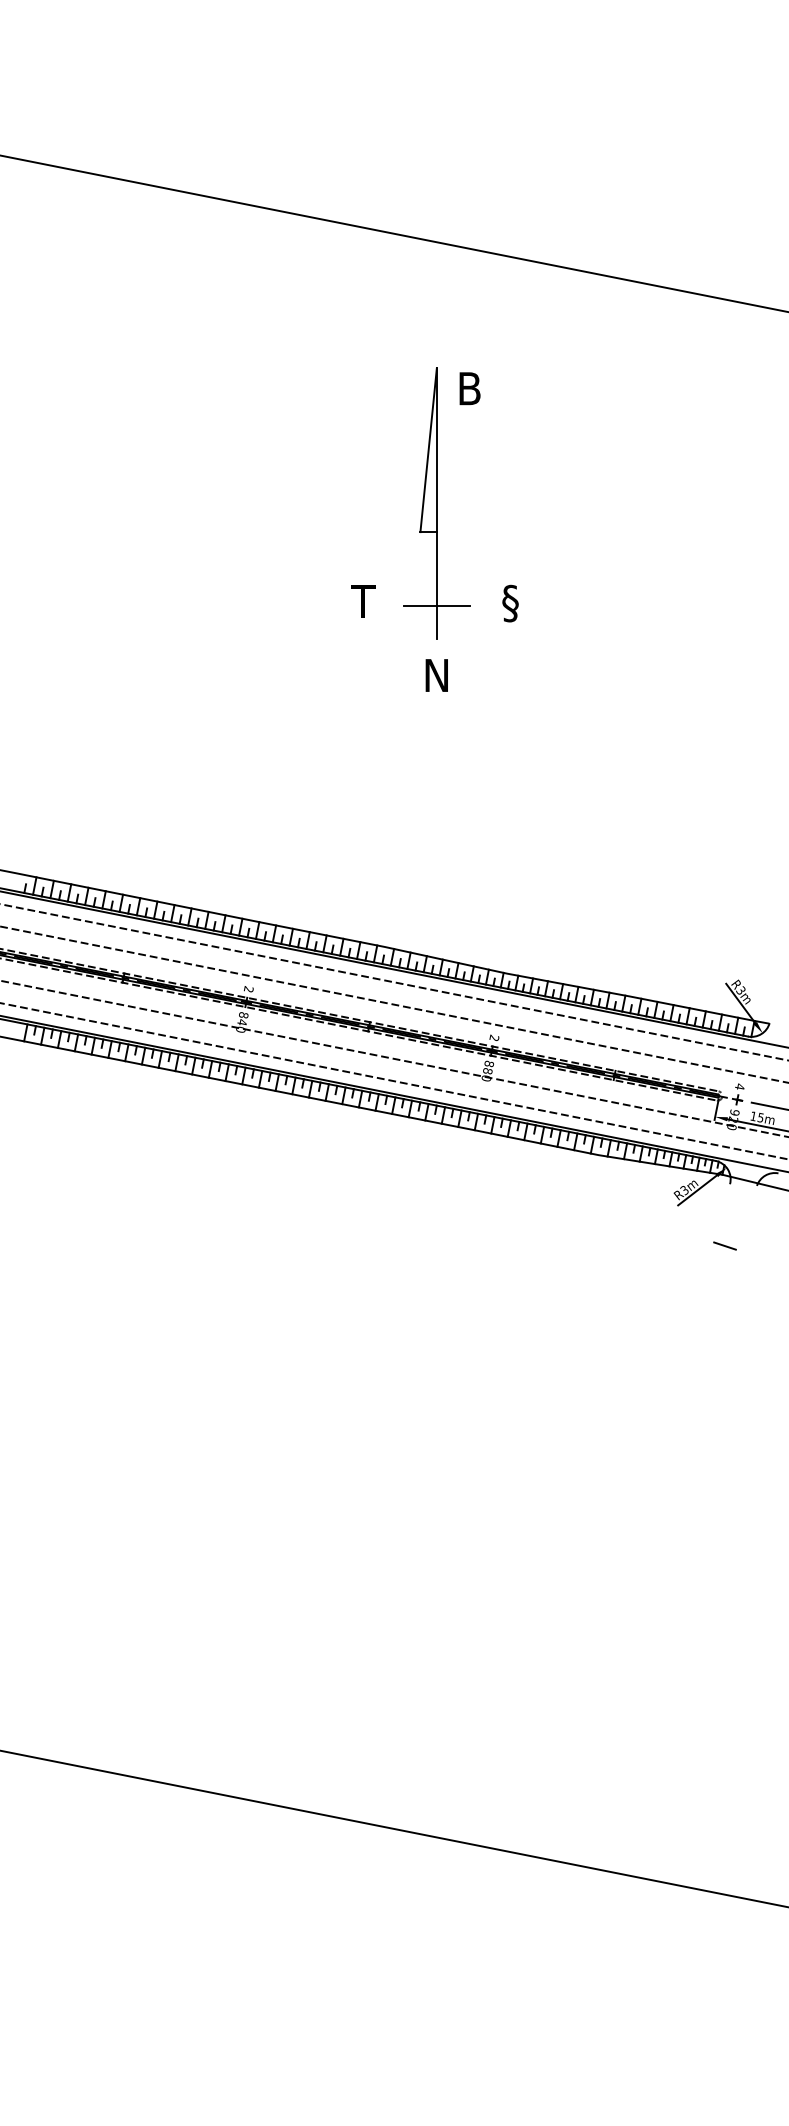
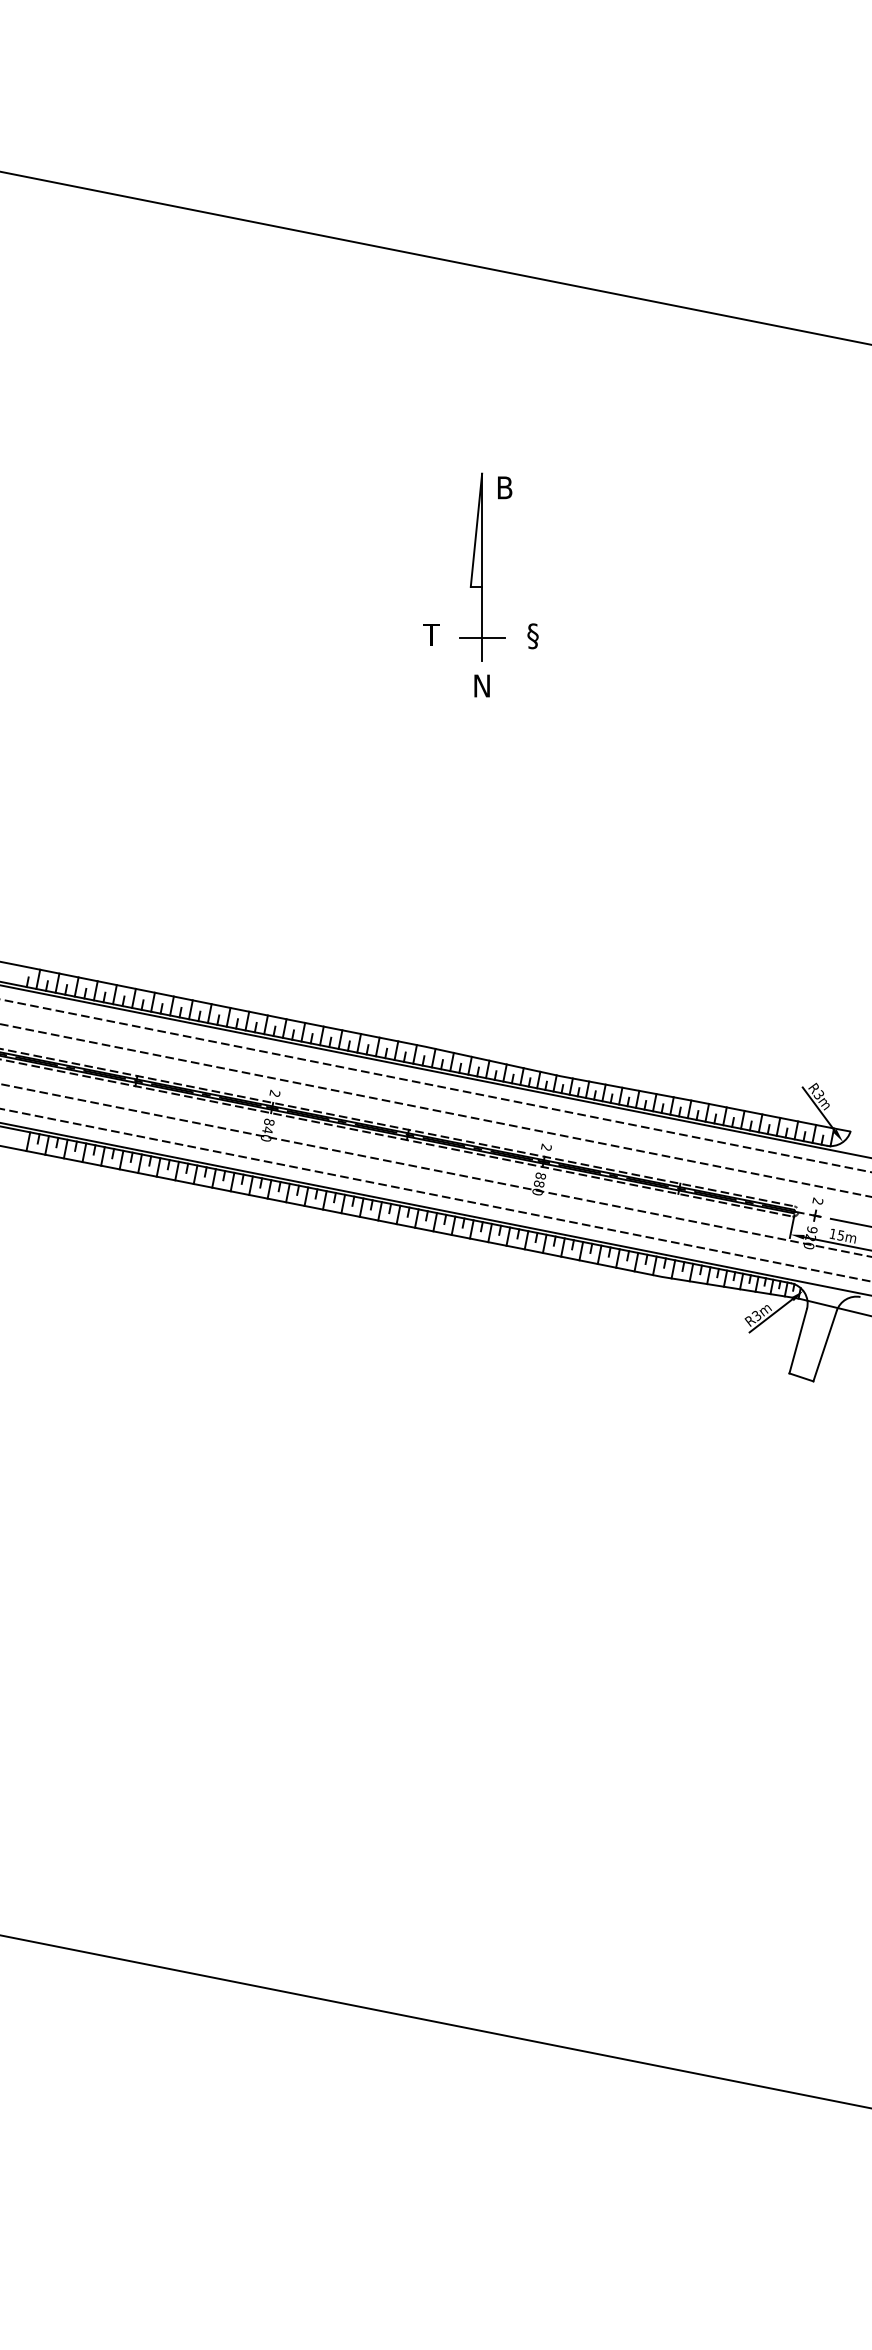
part: (434, 528) -> (480, 584), size x0.62
text: (739, 1086) -> (817, 1200), 4 -> 2
line: (721, 1213) -> (797, 1341), added
line: (745, 1217) -> (824, 1345), added

